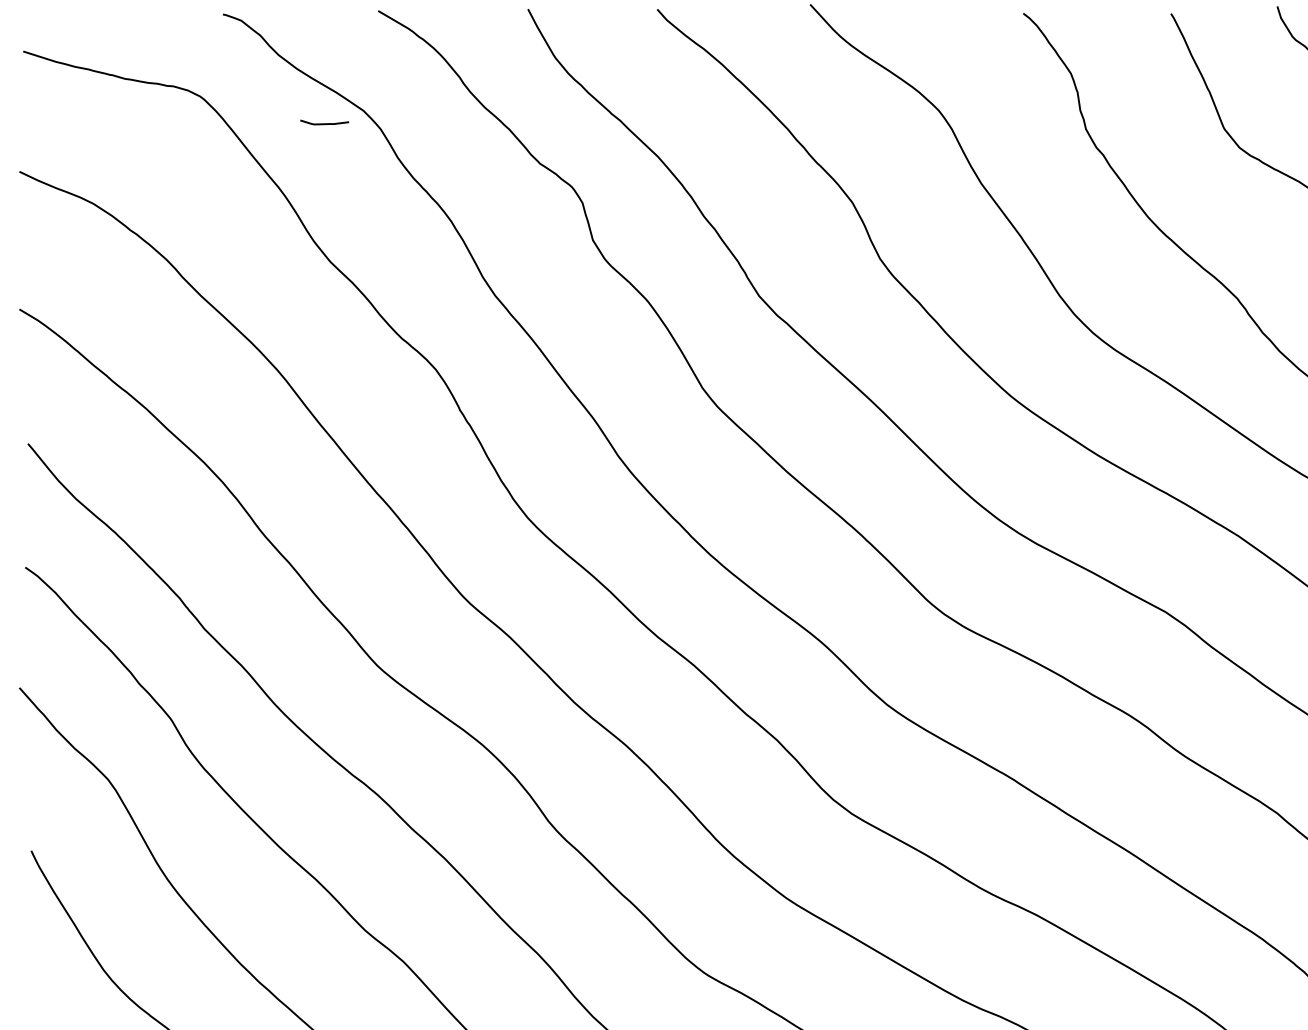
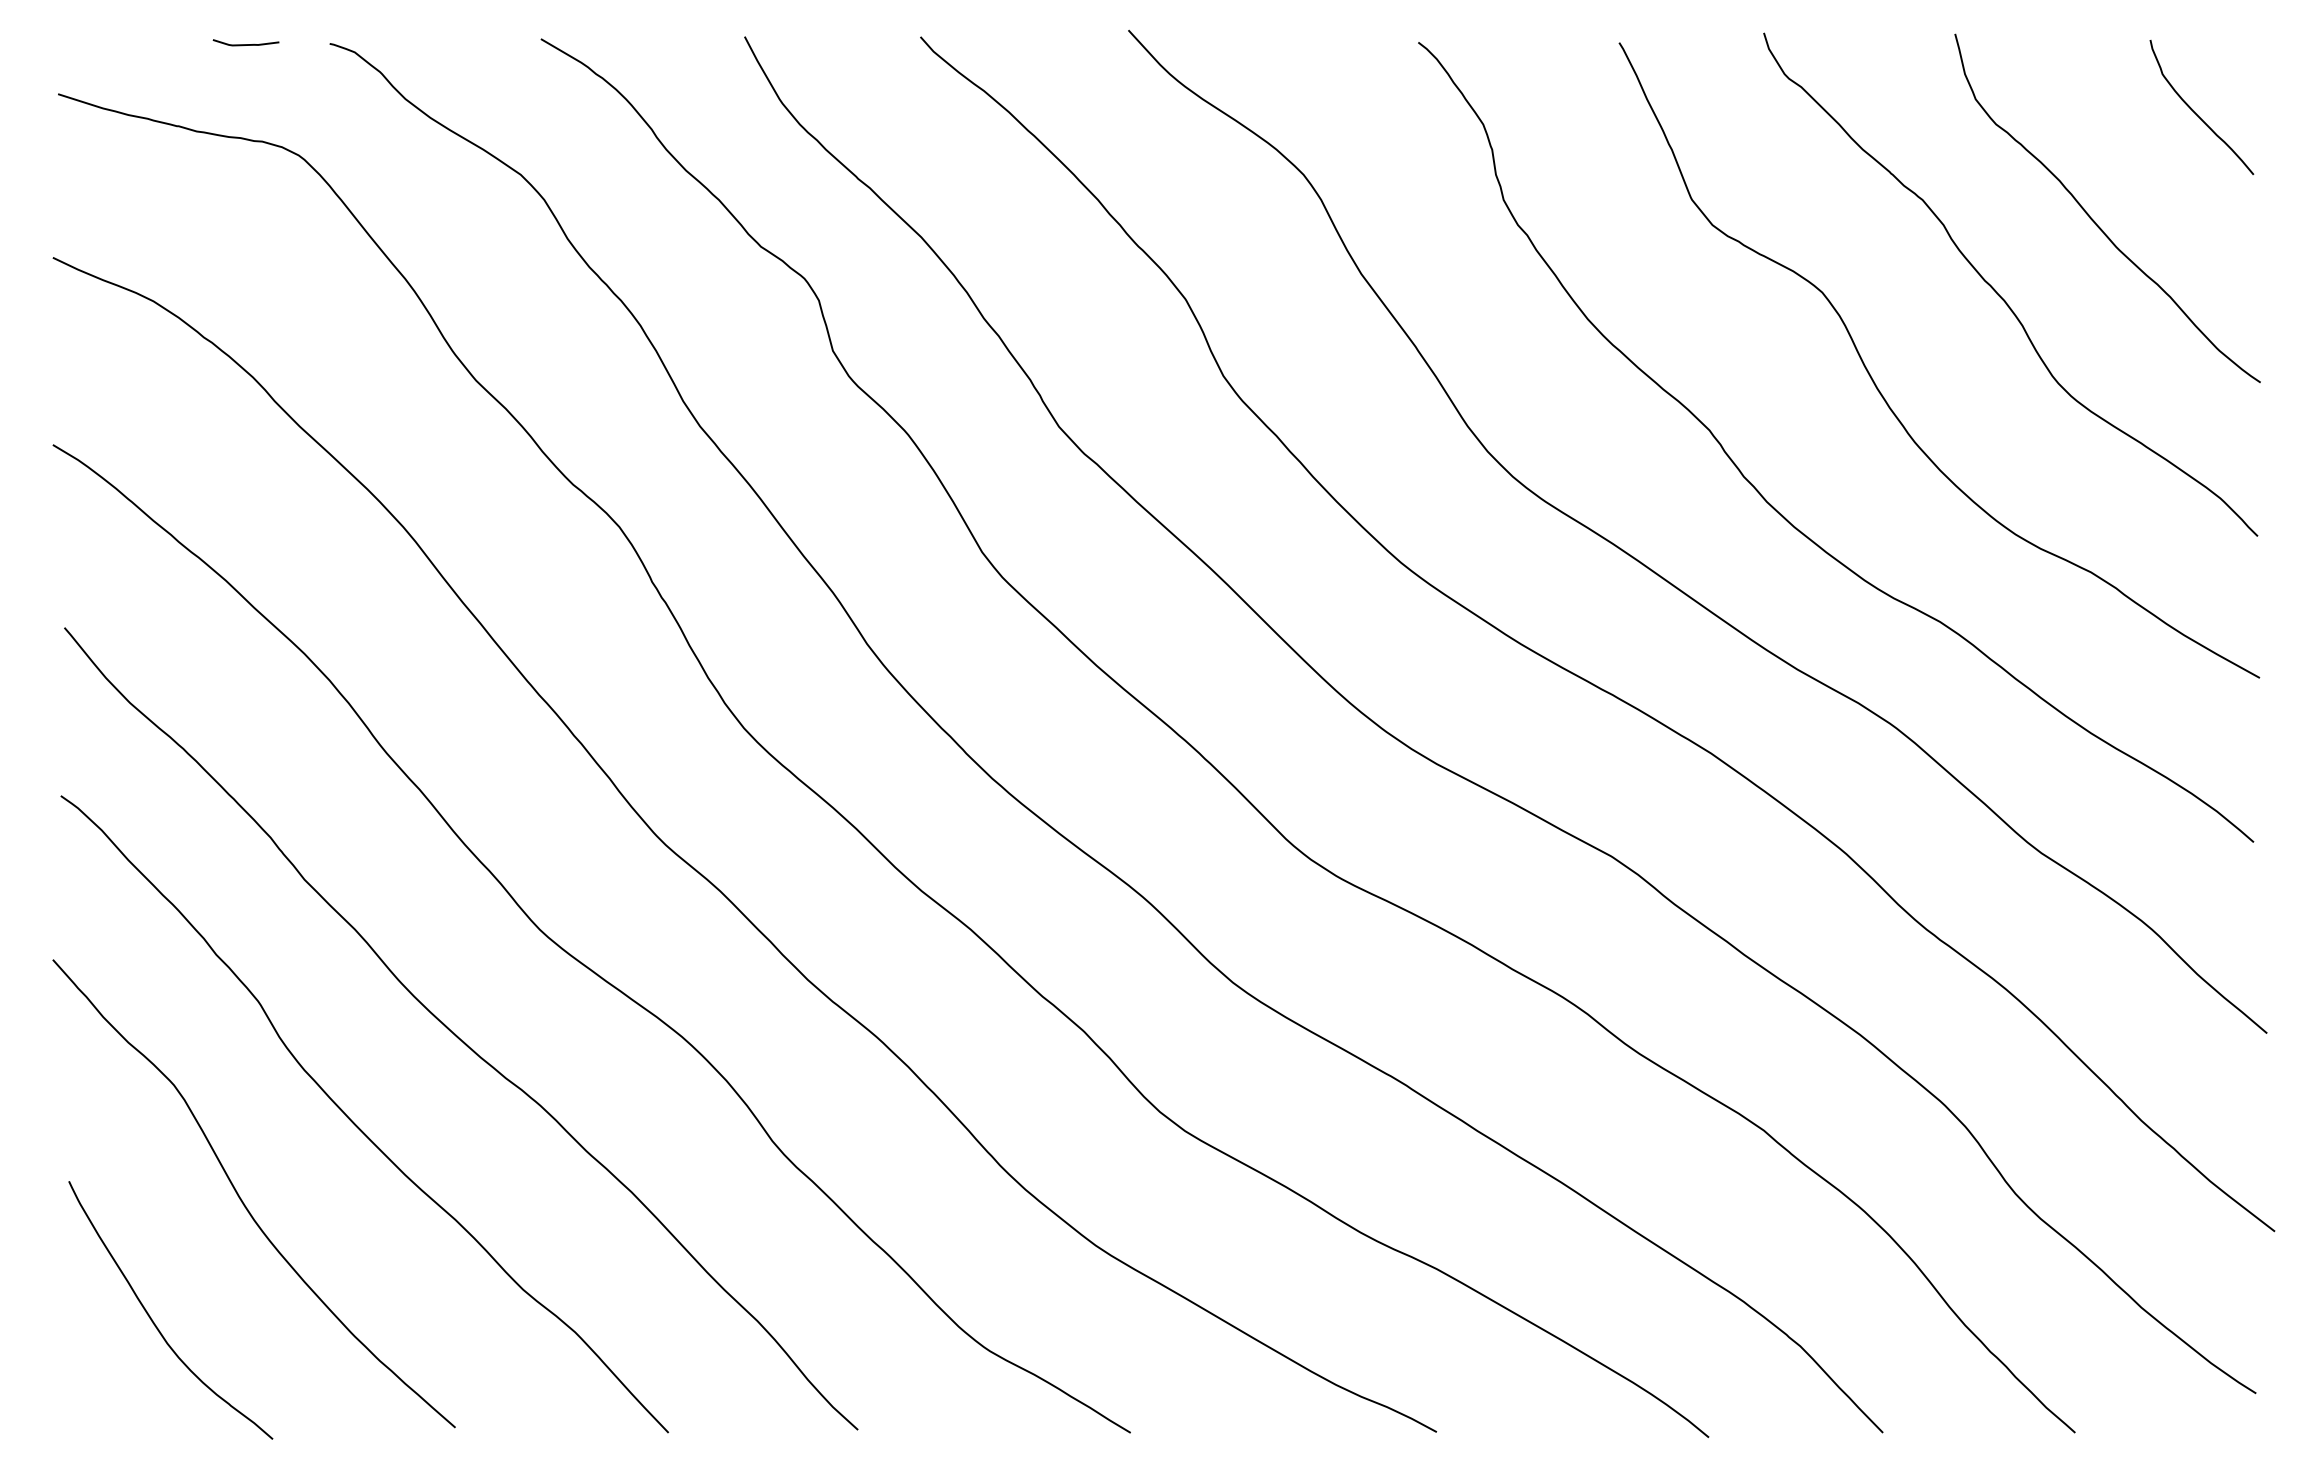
curve: (324, 123) -> (245, 44), moved

